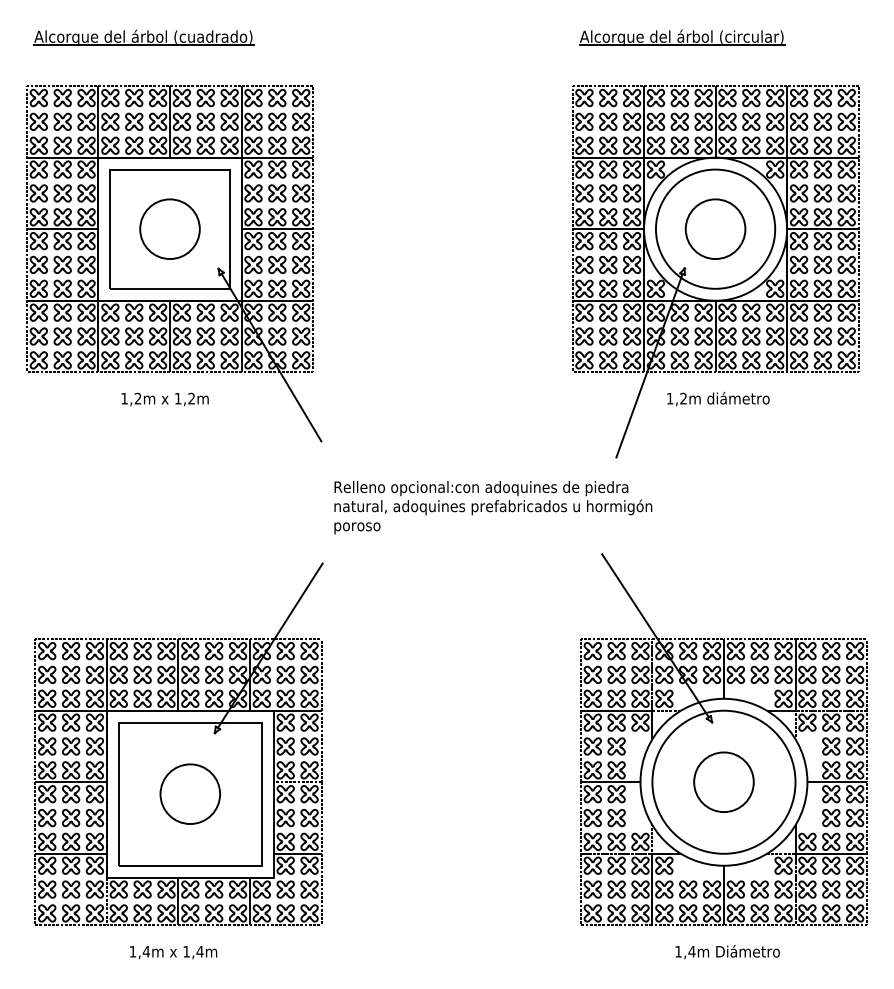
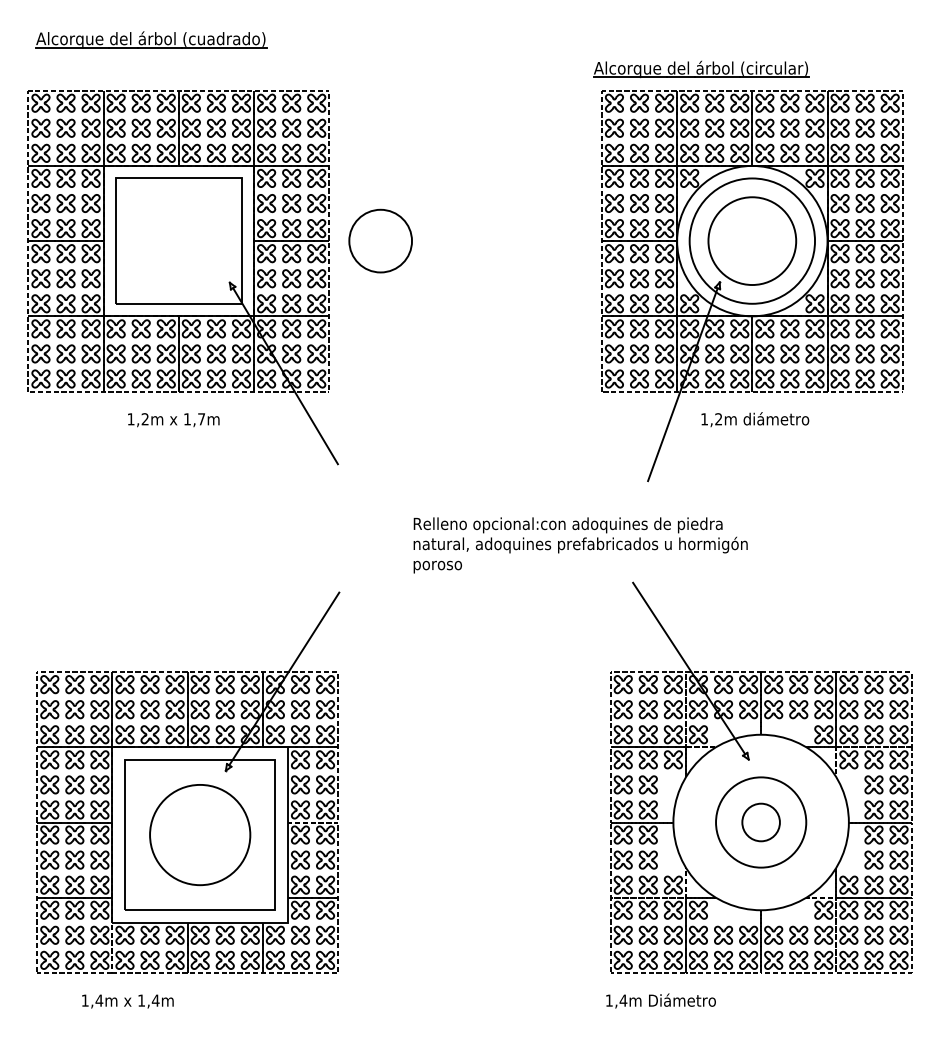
part: (682, 37) -> (701, 69), moved
circle: (169, 228) -> (380, 240), moved
circle: (715, 229) -> (752, 241), size x1.4
text: (191, 398) -> (201, 419), 1,2m -> 1,7m
text: (493, 507) -> (580, 545), moved
circle: (723, 781) -> (760, 821), size x0.6
circle: (723, 782) -> (760, 822), size x0.6
circle: (190, 794) -> (200, 835), size x1.6
text: (173, 952) -> (127, 1001), moved
text: (727, 952) -> (660, 1001), moved

